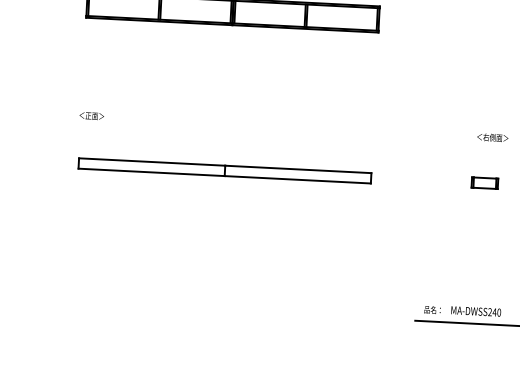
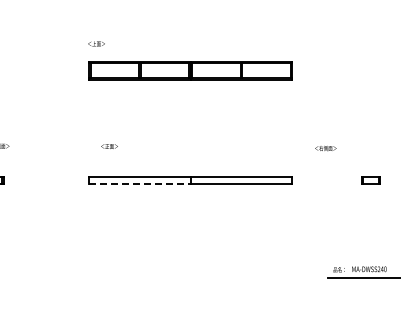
text: (91, 116) -> (109, 146), moved
text: (492, 137) -> (325, 148), moved
line: (150, 172) -> (139, 184), solid -> dashed

